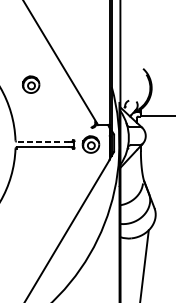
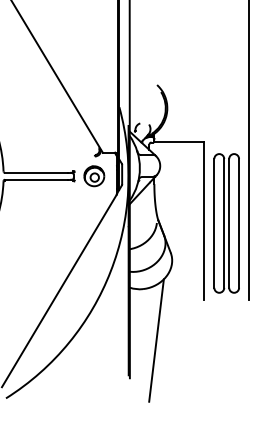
part: (31, 84) -> (22, 104), removed
line: (42, 141) -> (36, 172), dashed -> solid

